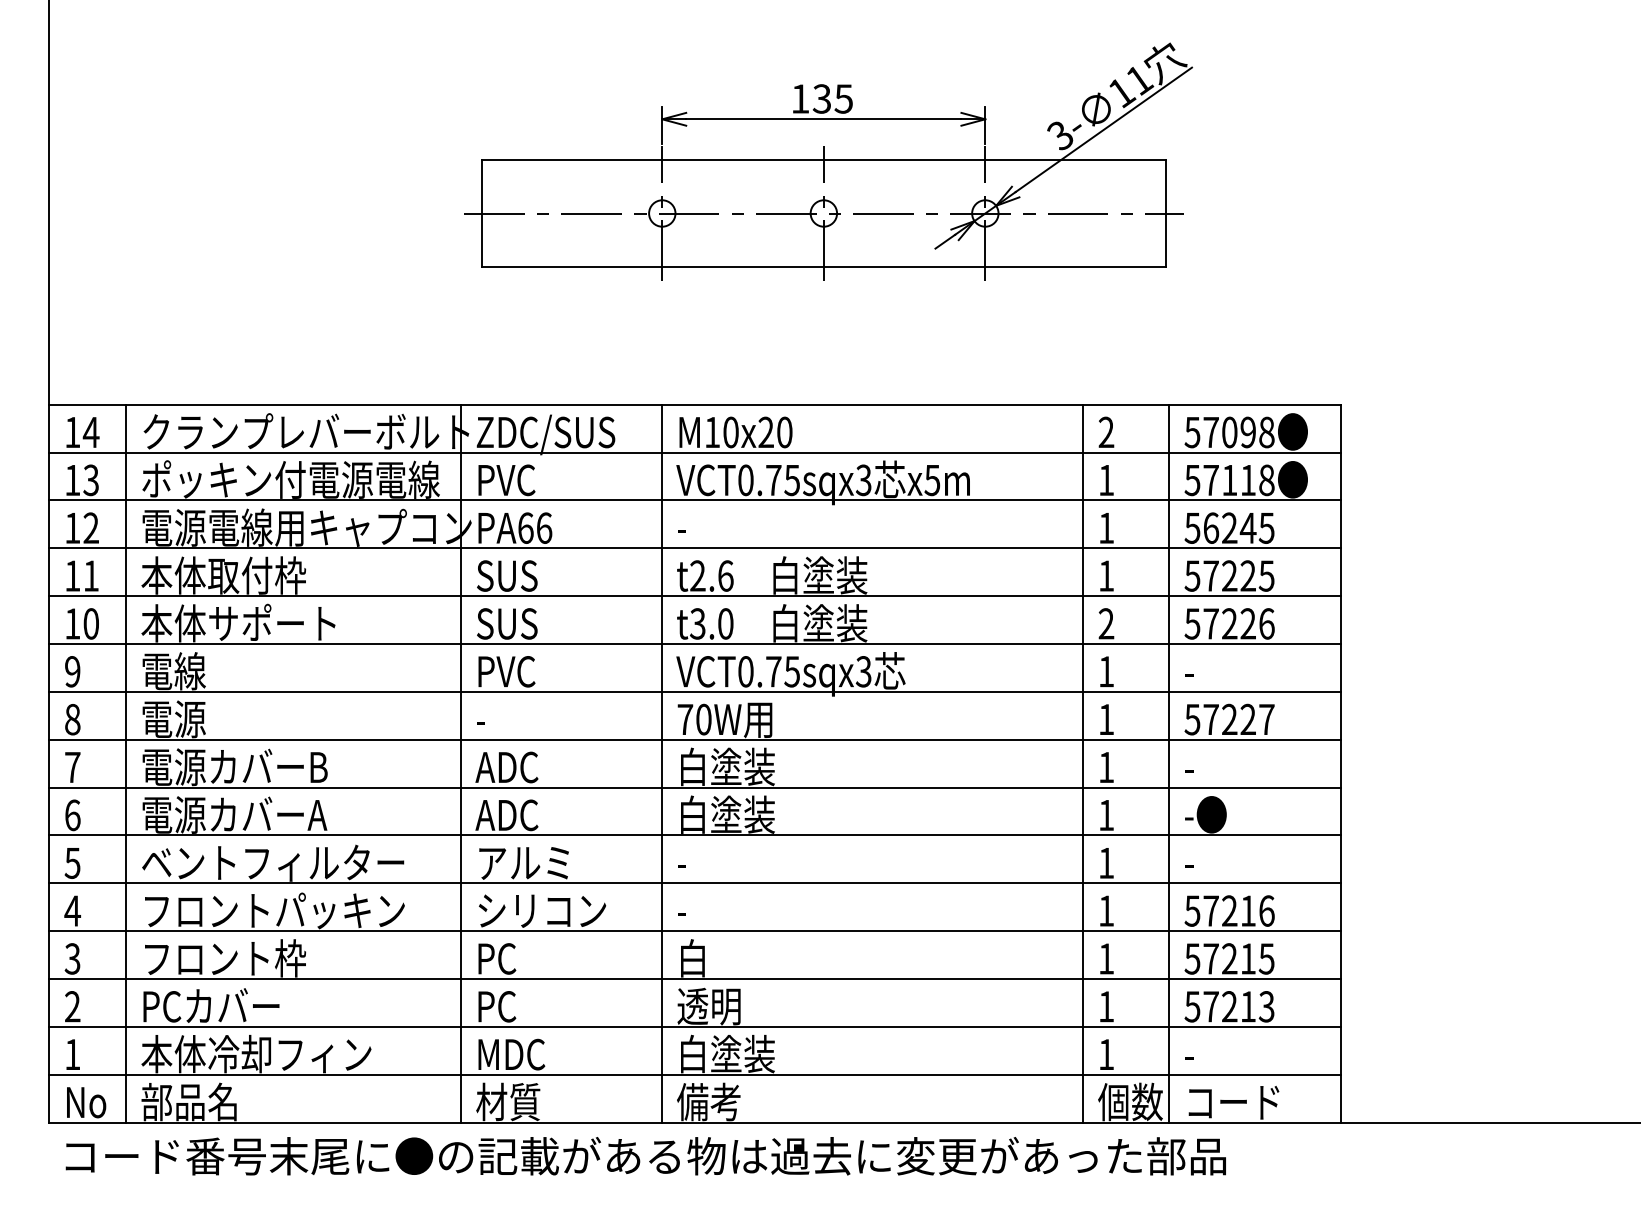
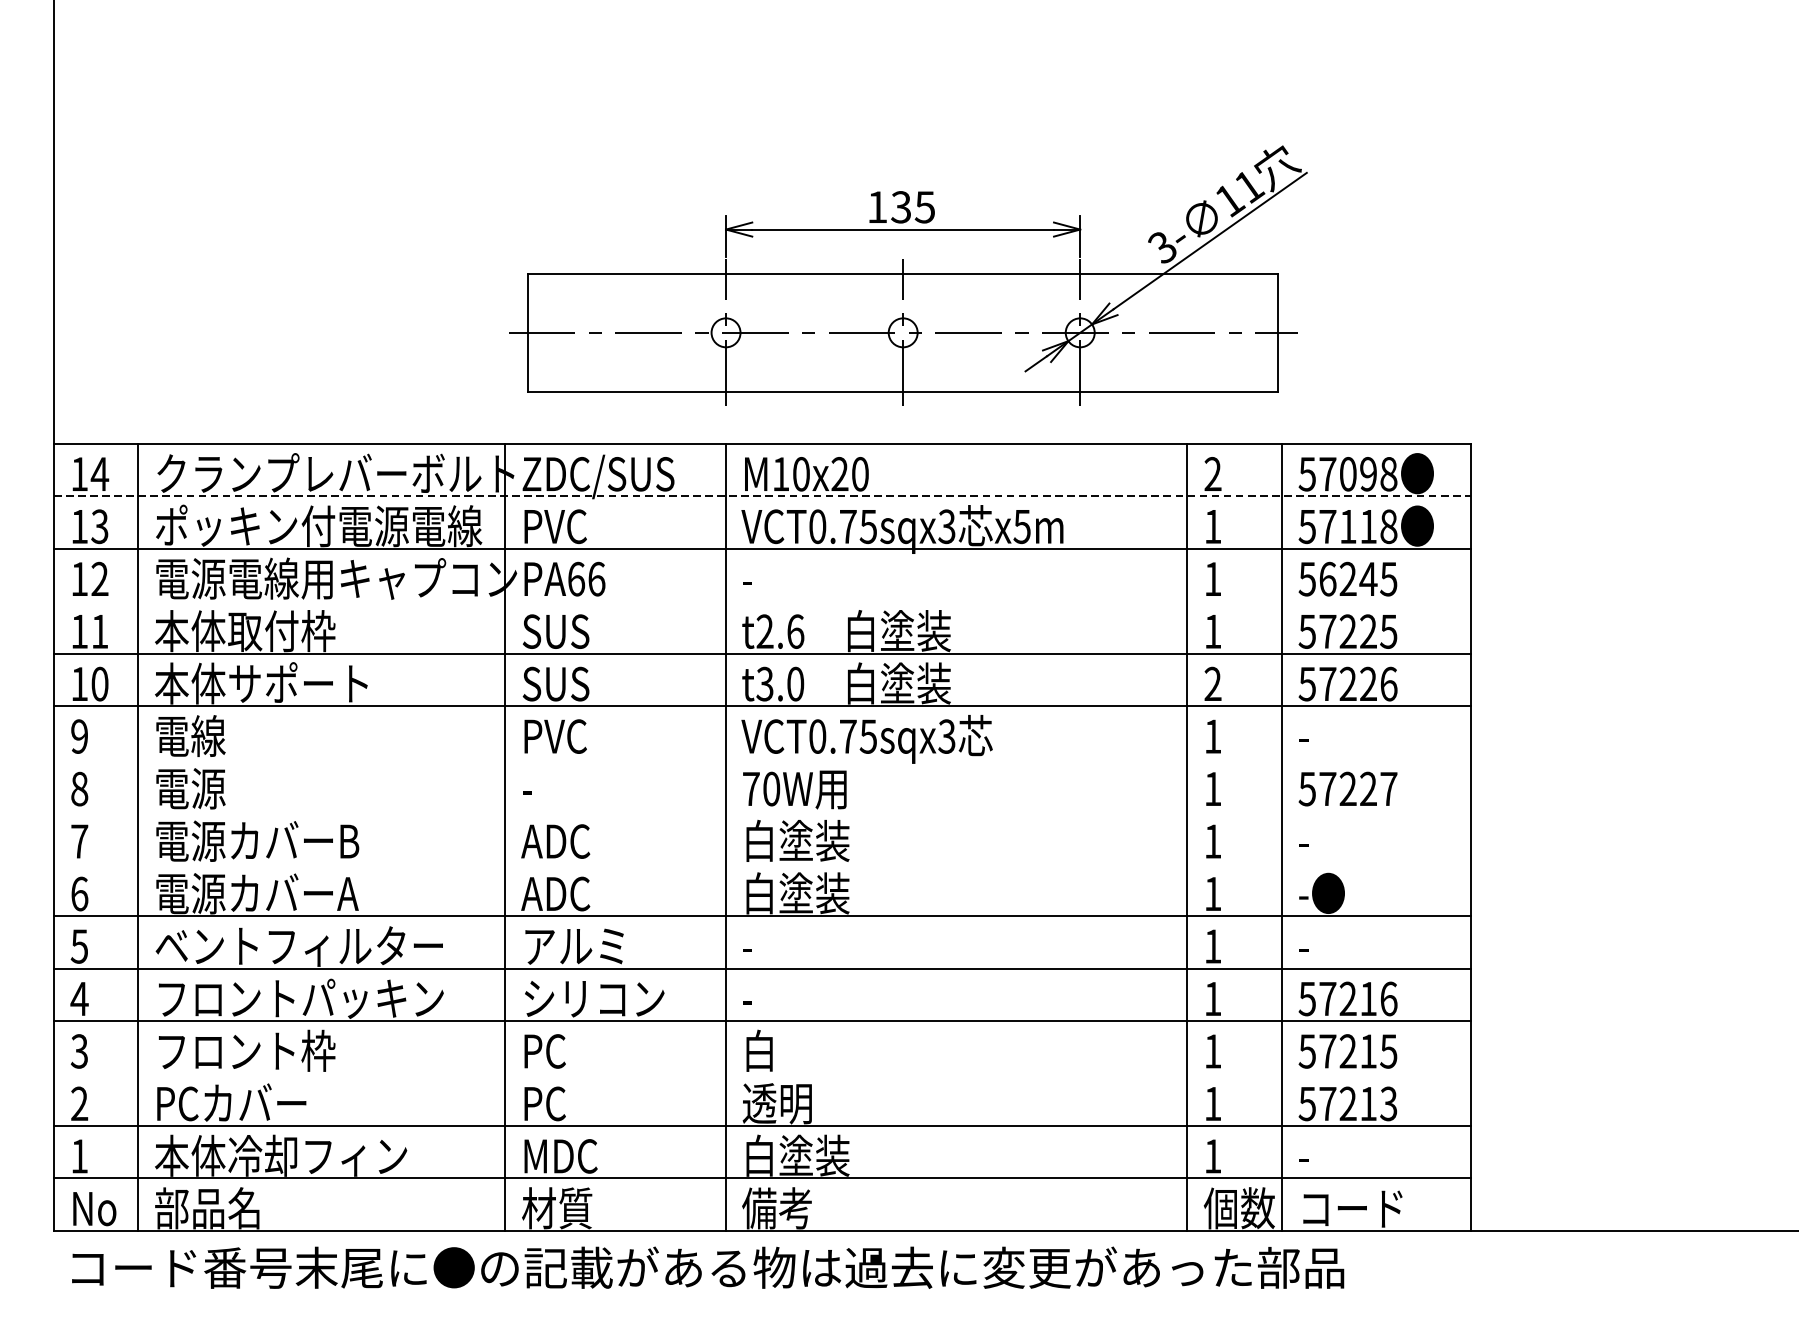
part: (828, 161) -> (908, 275), moved
line: (695, 452) -> (762, 496), solid -> dashed
line: (695, 548) -> (762, 601), removed
line: (695, 691) -> (762, 758), removed
line: (695, 739) -> (762, 810), removed
line: (695, 787) -> (762, 863), removed
line: (695, 979) -> (762, 1074), removed

